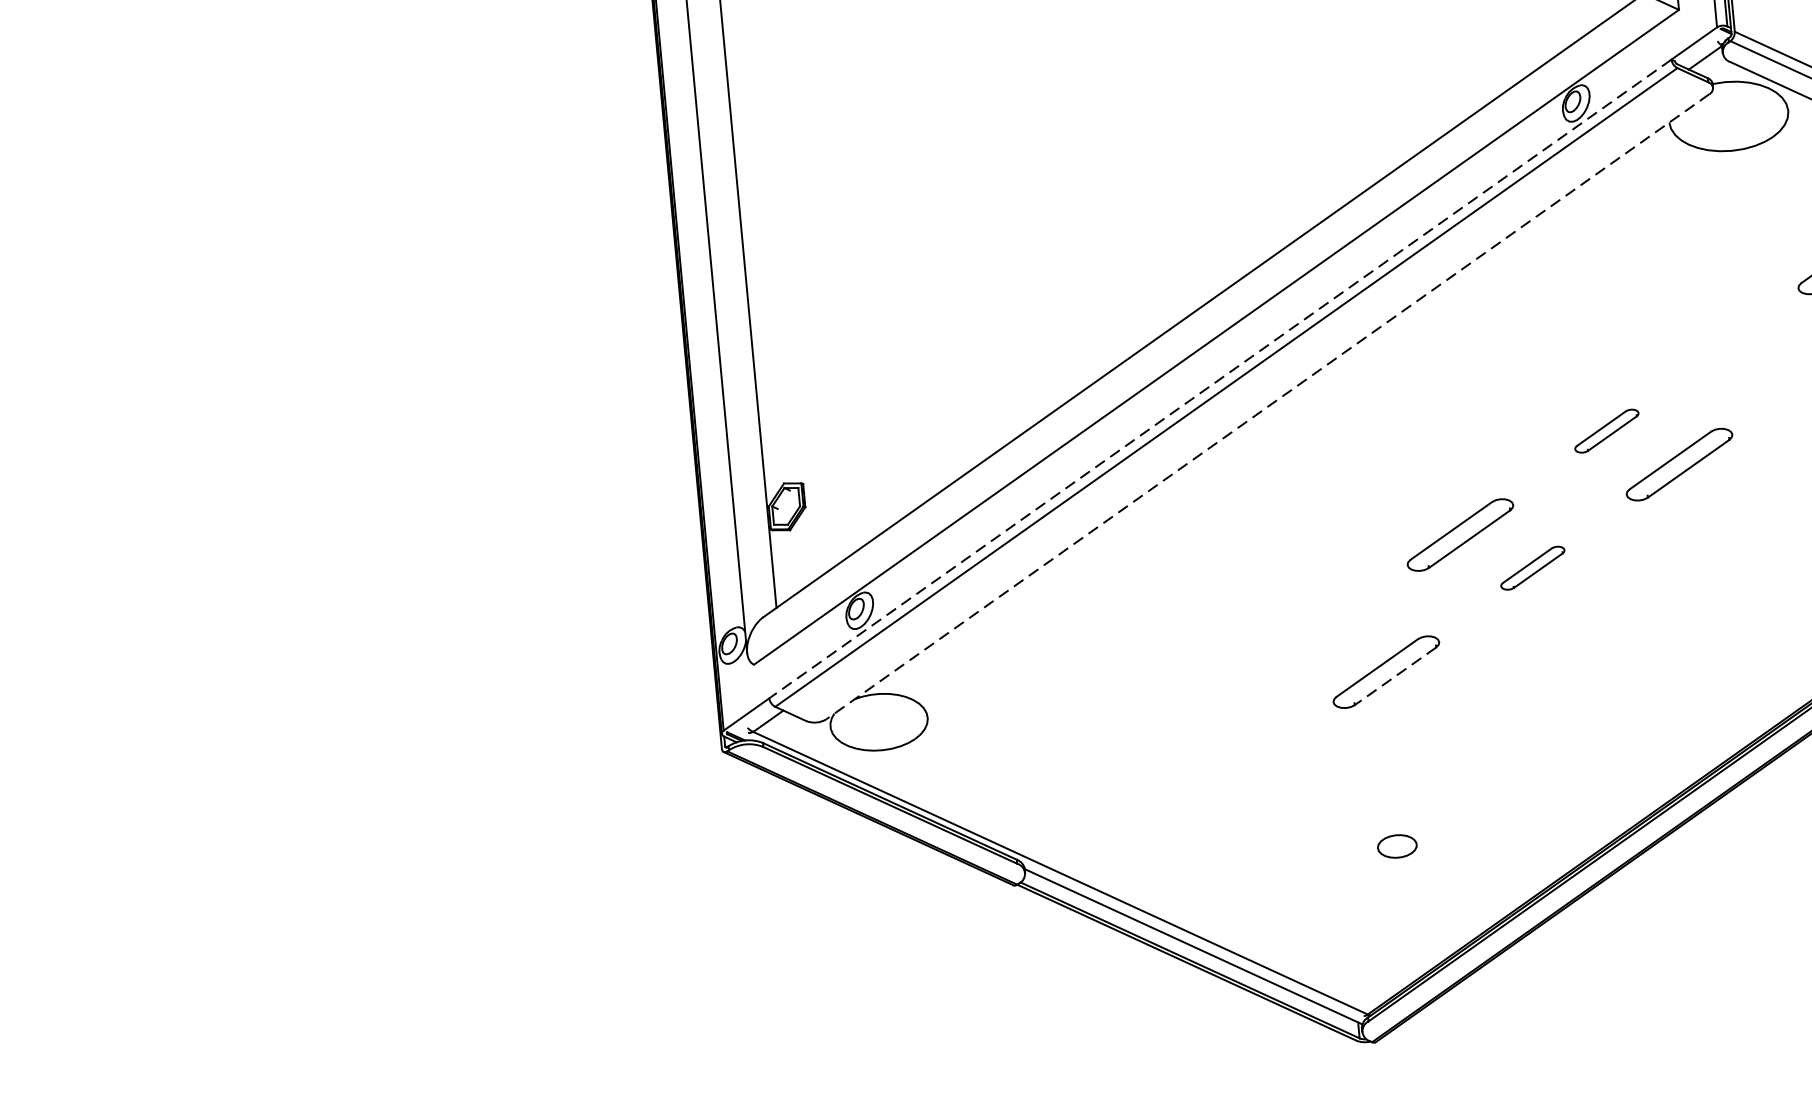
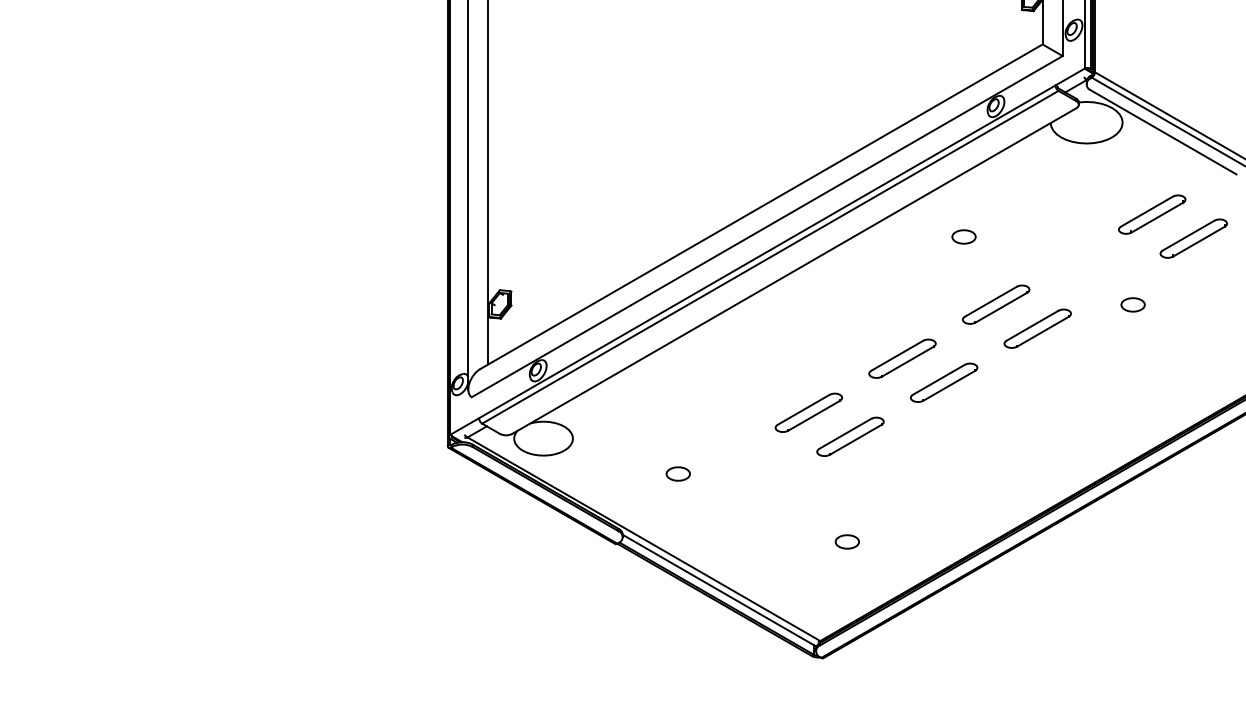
part: (1542, 323) -> (963, 236), added
line: (1220, 378) -> (767, 251), dashed -> solid
line: (1268, 407) -> (794, 271), dashed -> solid
part: (1605, 431) -> (995, 304), size x1.67
part: (1531, 568) -> (943, 382), size x1.67
part: (1313, 638) -> (808, 412), added
line: (1395, 677) -> (855, 440), dashed -> solid
part: (1105, 759) -> (677, 473), added

